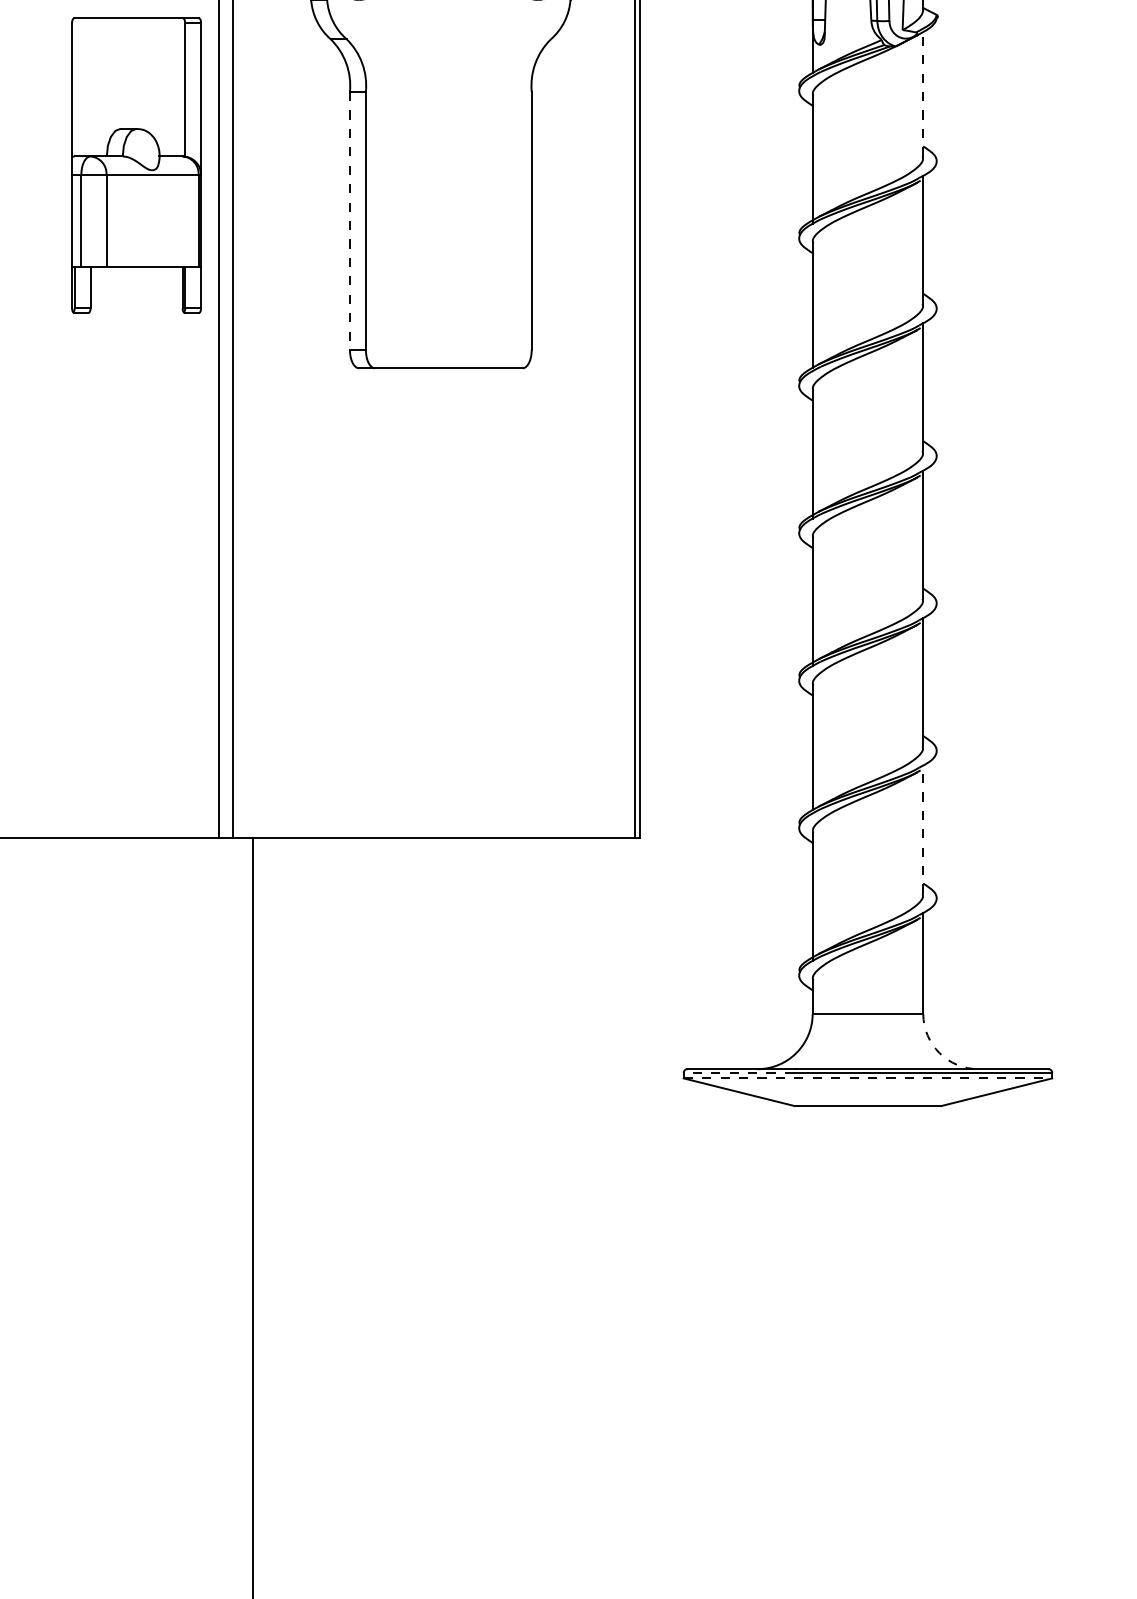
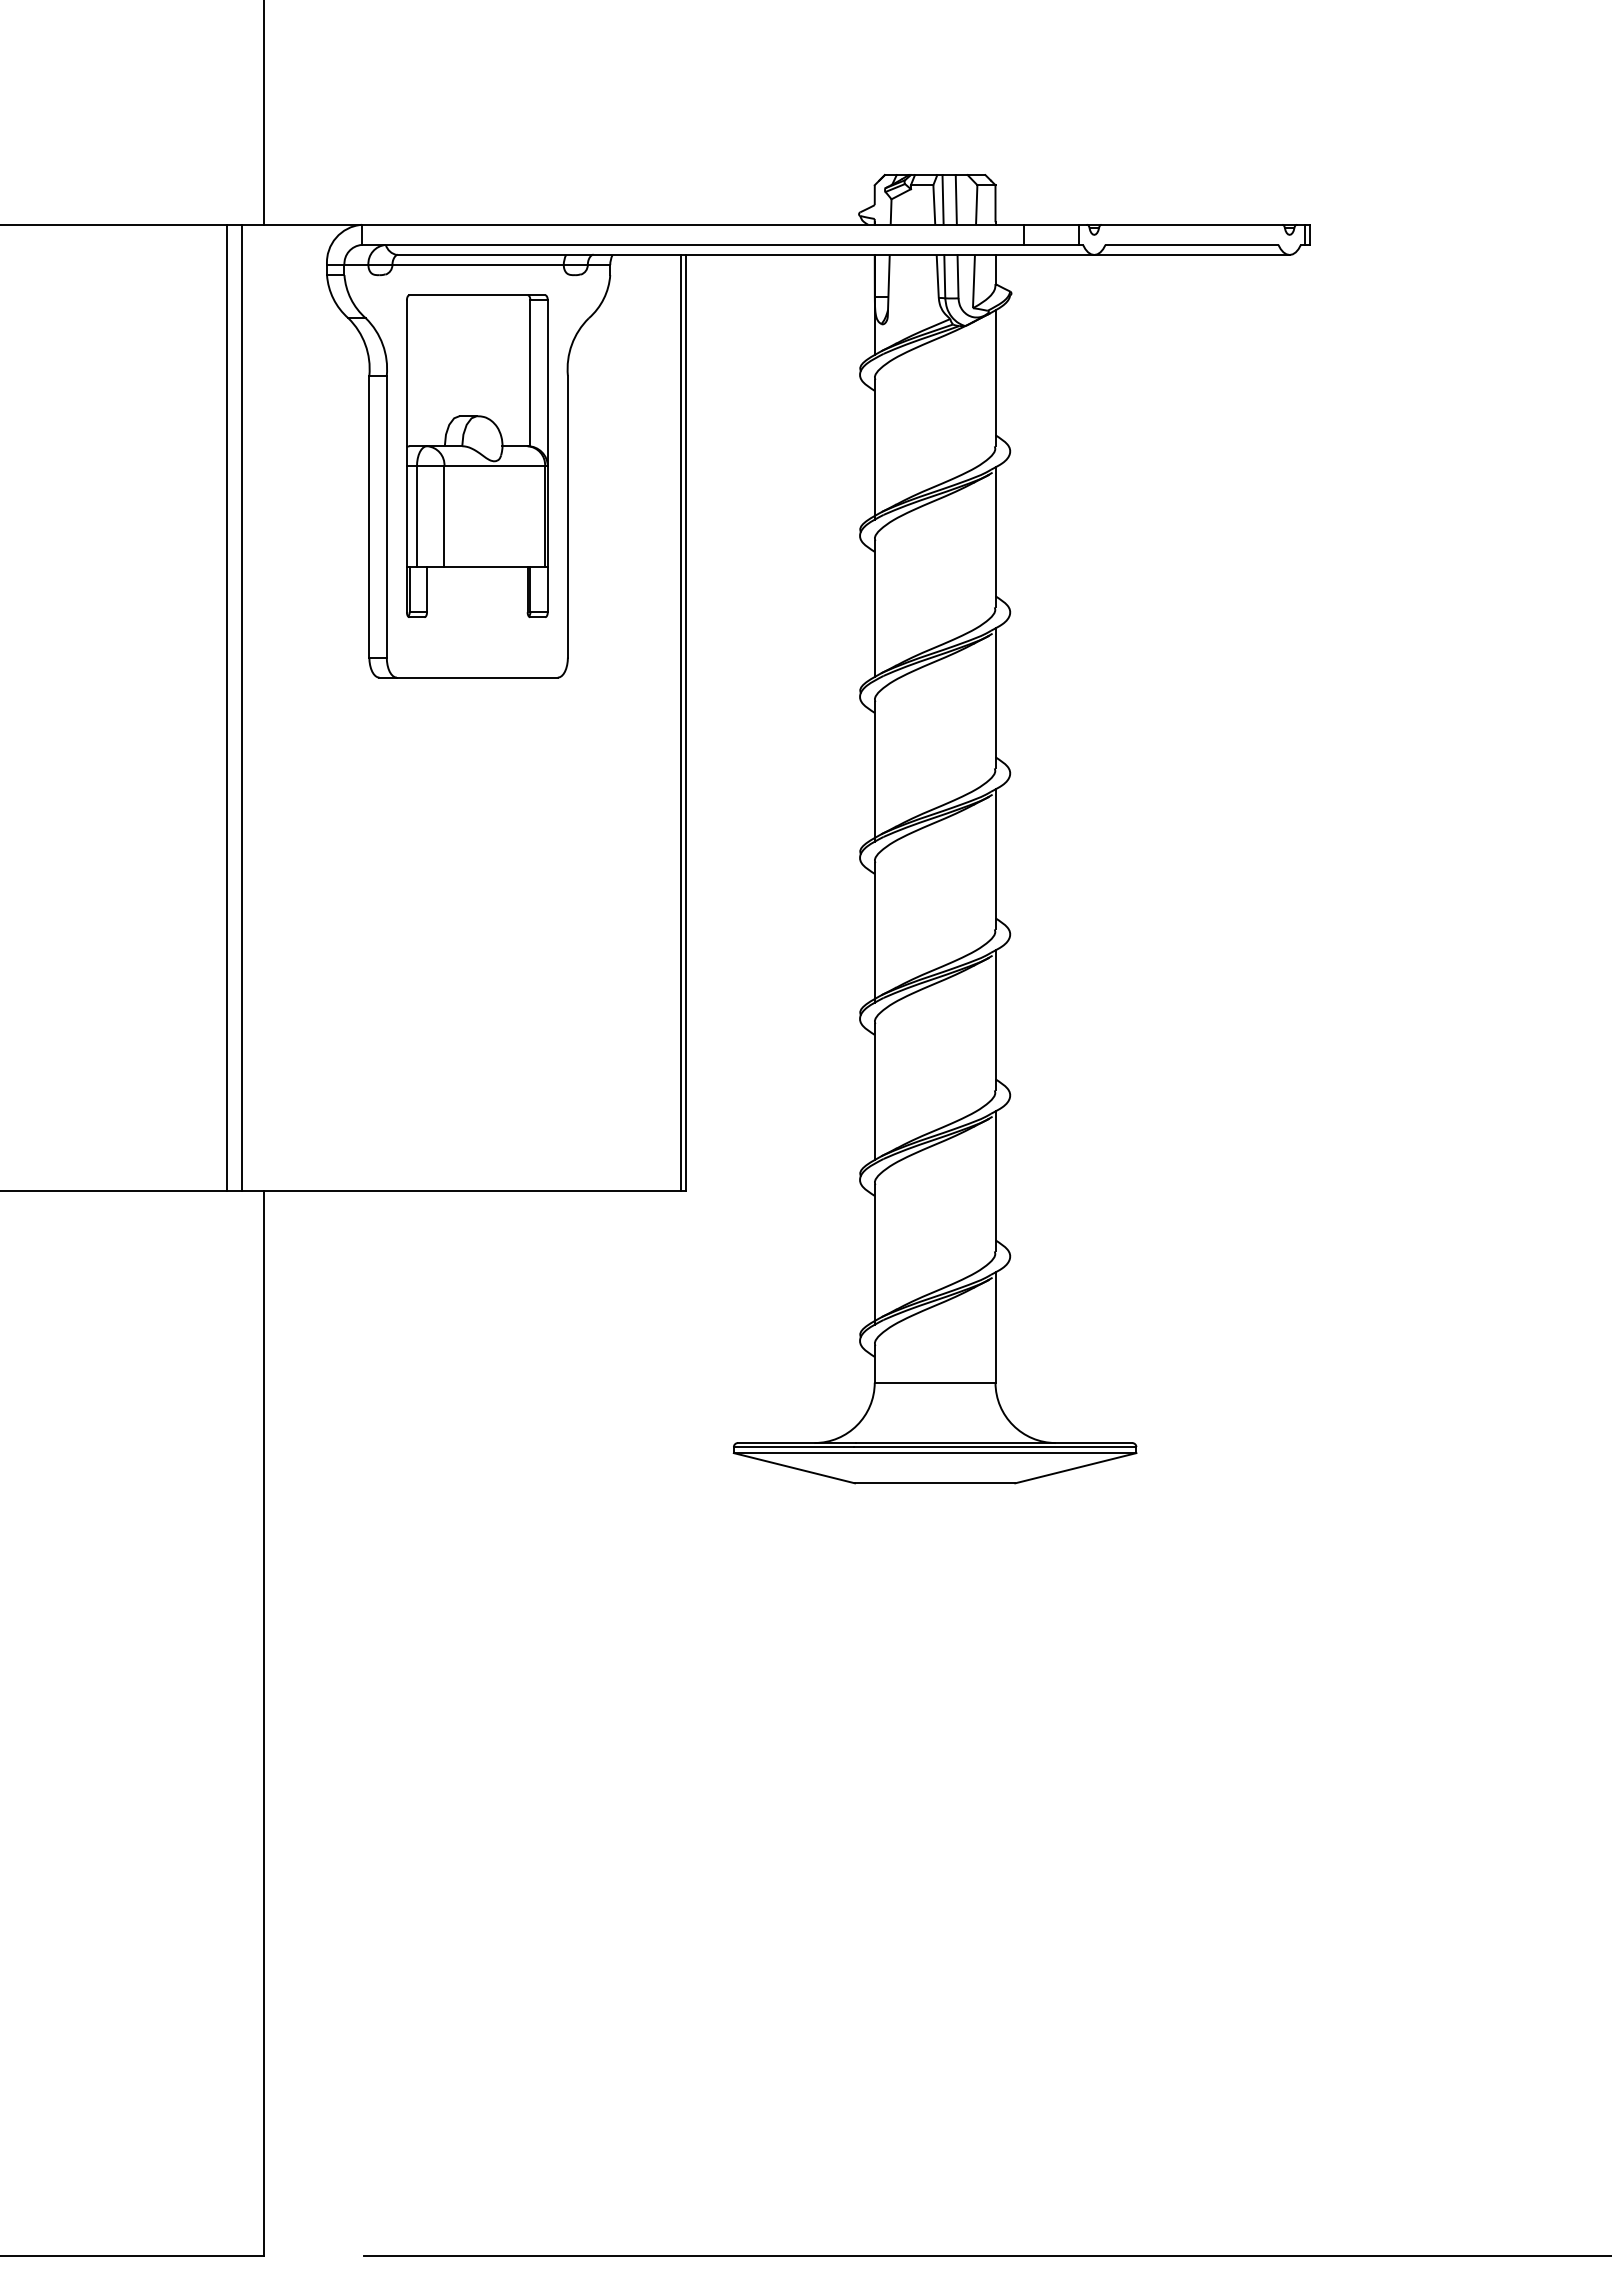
line: (923, 93) -> (995, 377), dashed -> solid
part: (136, 164) -> (477, 455), moved
line: (350, 220) -> (369, 516), dashed -> solid
line: (923, 828) -> (995, 1180), dashed -> solid
arc: (939, 1053) -> (1013, 1425), dashed -> solid
line: (738, 1073) -> (793, 1447), dashed -> solid
line: (868, 1078) -> (935, 1453), dashed -> solid

